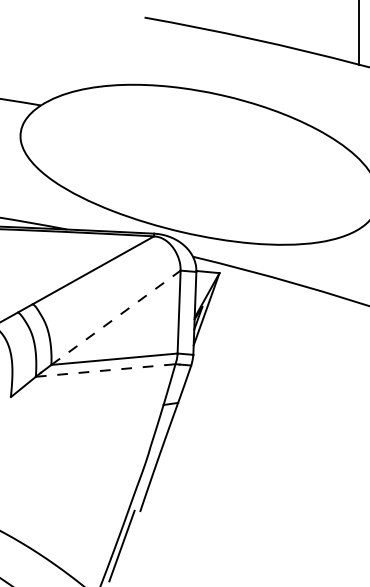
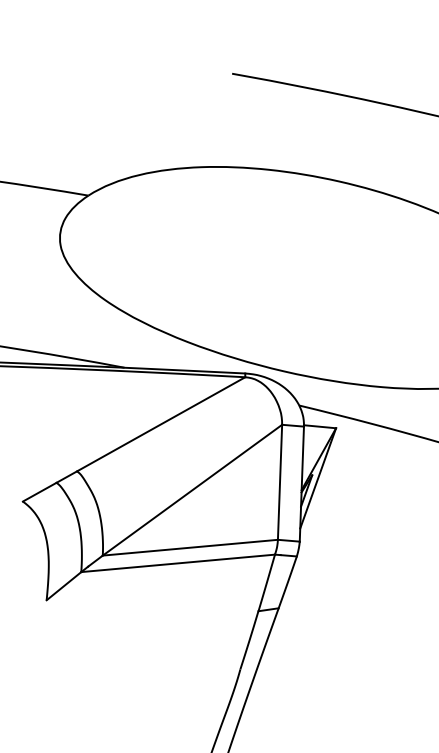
line: (116, 317) -> (193, 489), dashed -> solid
line: (106, 370) -> (179, 563), dashed -> solid

